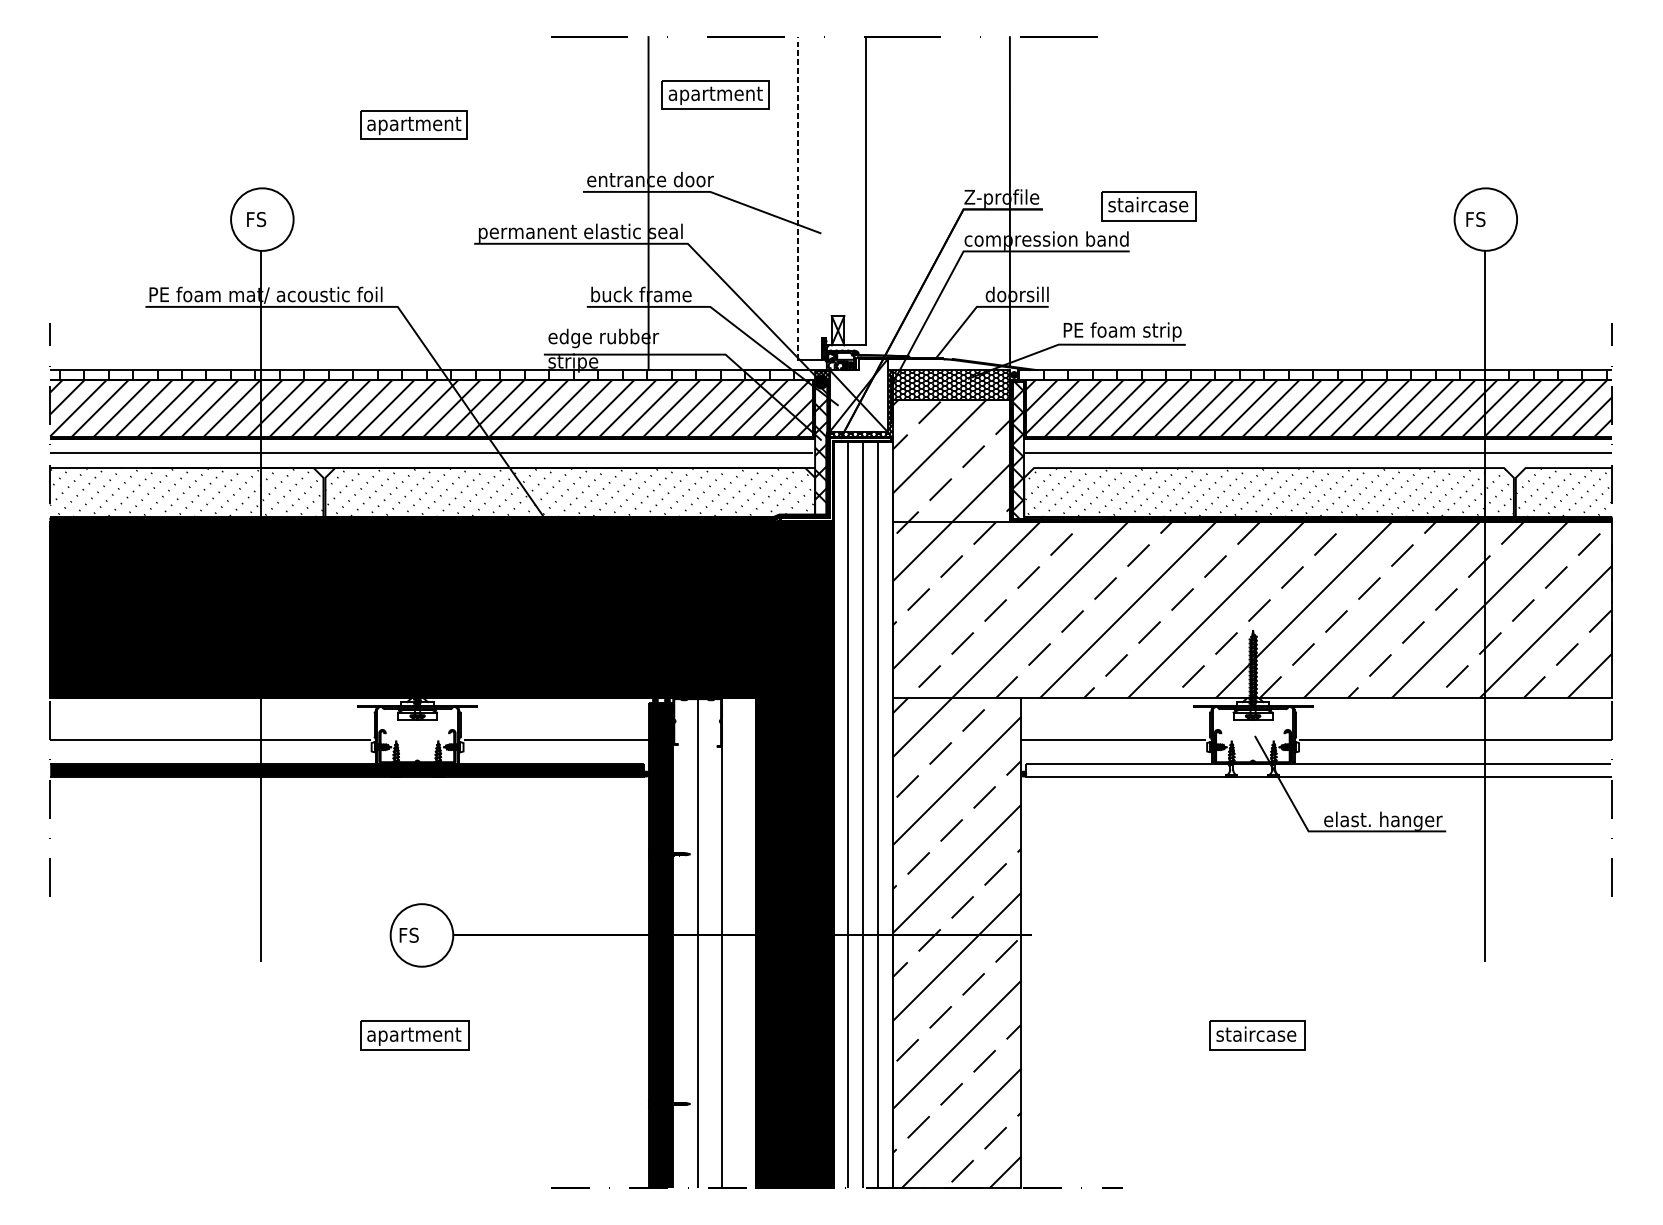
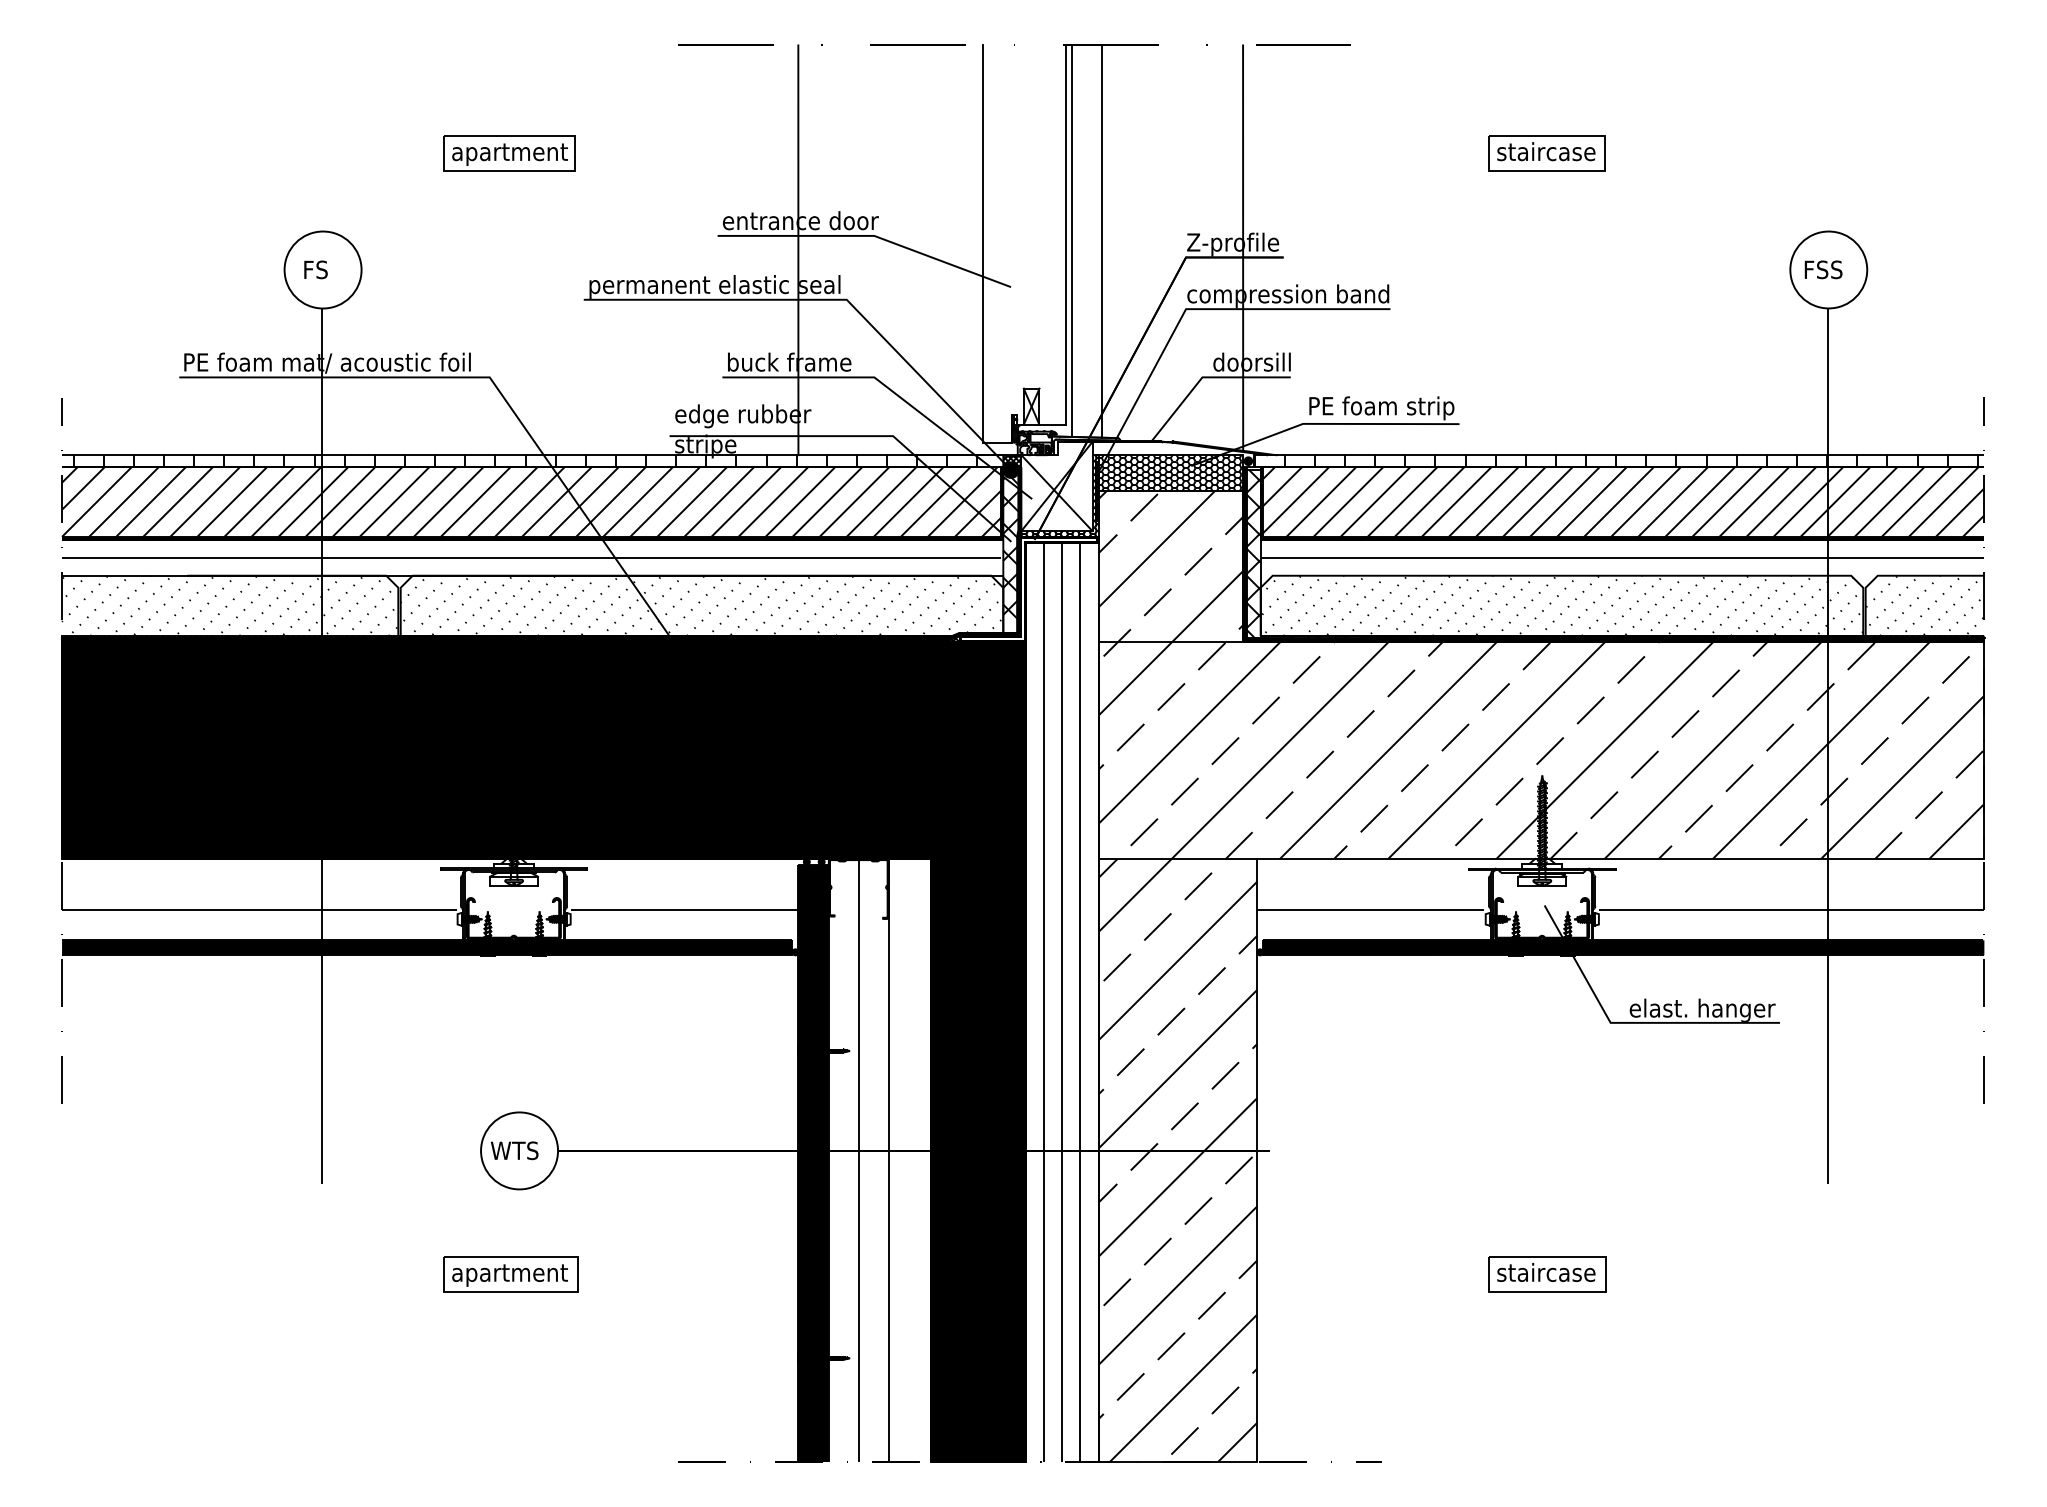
part: (715, 94) -> (880, 116), removed
line: (871, 195) -> (1072, 240), added
line: (895, 196) -> (1102, 241), added
line: (798, 198) -> (982, 244), dashed -> solid
part: (1148, 206) -> (1546, 153), moved
text: (1492, 219) -> (1836, 269), FS -> FSS
fill: (1319, 770) -> (1623, 947), added
text: (417, 935) -> (514, 1150), FS -> WTS

